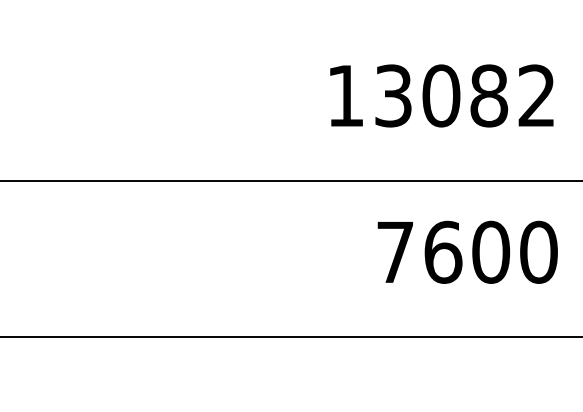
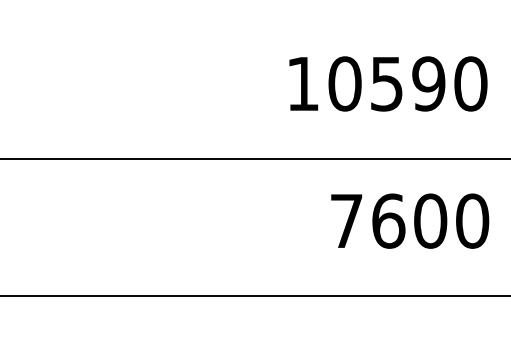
text: (464, 95) -> (407, 83), 13082 -> 10590

